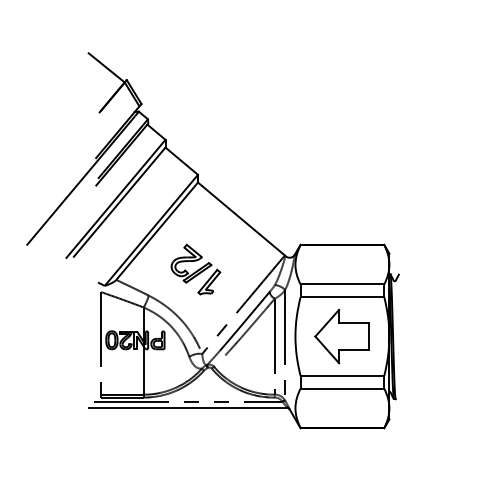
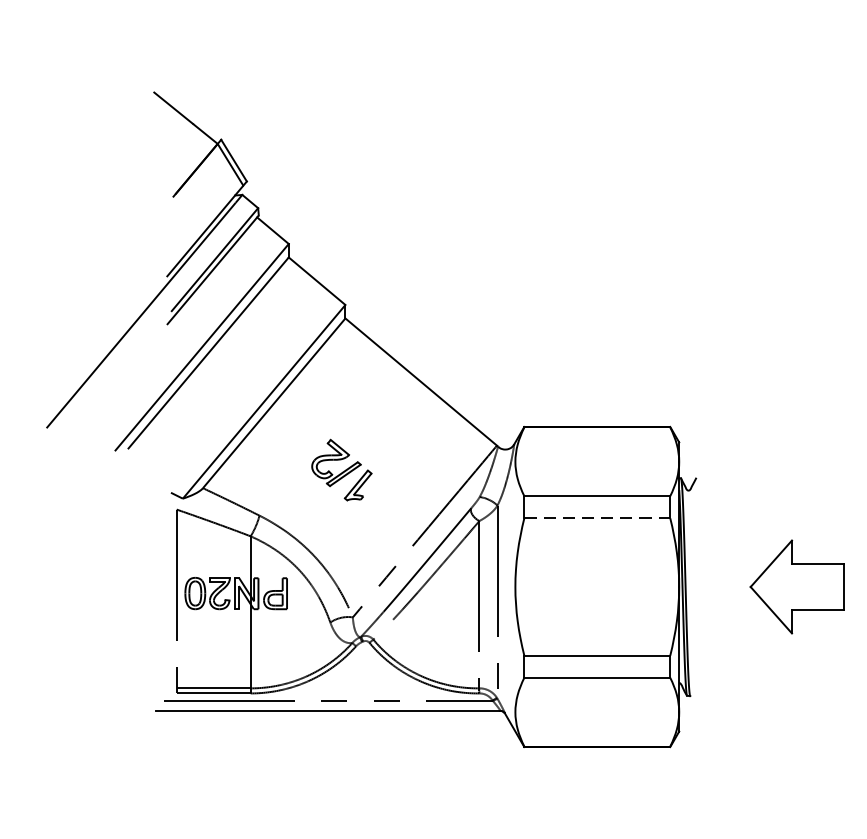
part: (195, 269) -> (341, 470), size x0.7
line: (342, 297) -> (597, 518), solid -> dashed
part: (341, 336) -> (796, 586), moved

